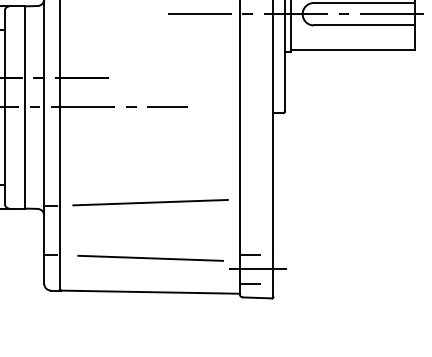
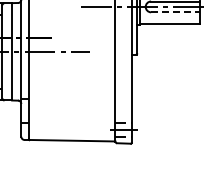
line: (364, 25) -> (175, 12), solid -> dashed
line: (150, 202) -> (72, 97), removed
line: (150, 258) -> (72, 124), removed

